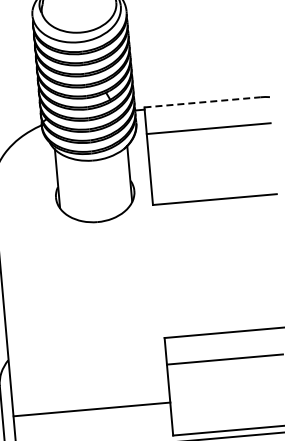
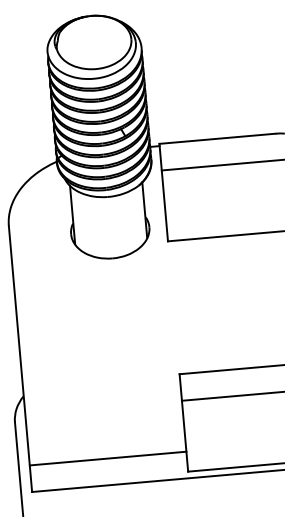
line: (202, 102) -> (217, 138), dashed -> solid
line: (91, 409) -> (107, 458), moved

